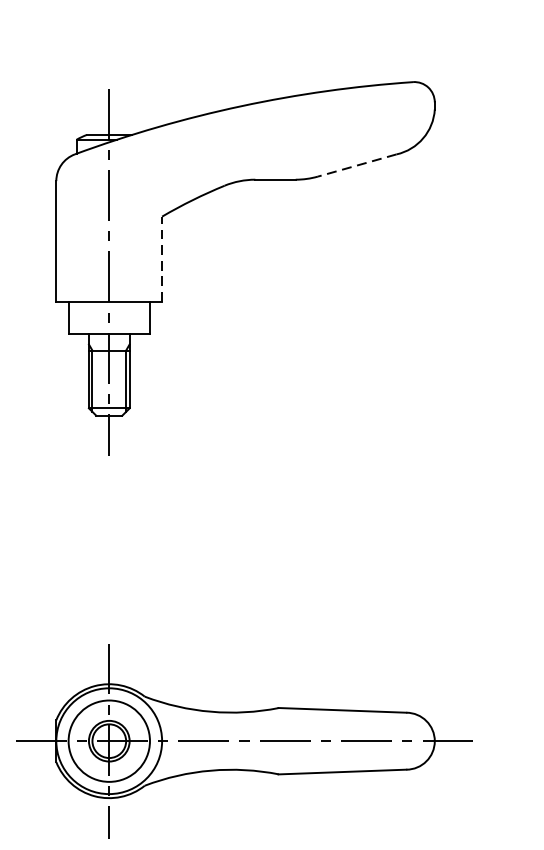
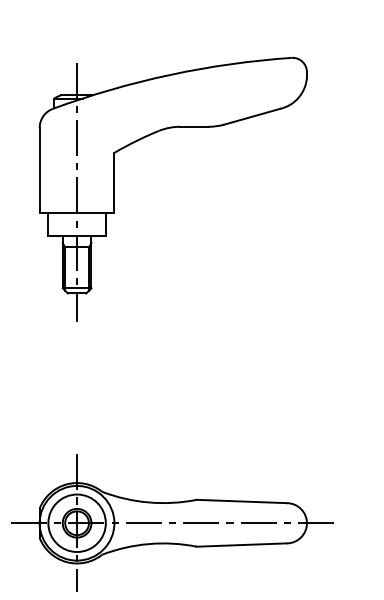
line: (357, 165) -> (252, 116), dashed -> solid
line: (162, 258) -> (114, 182), dashed -> solid

